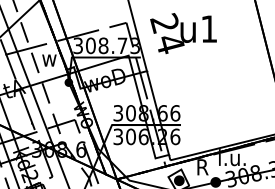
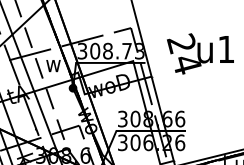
text: (183, 33) -> (200, 53), moved

